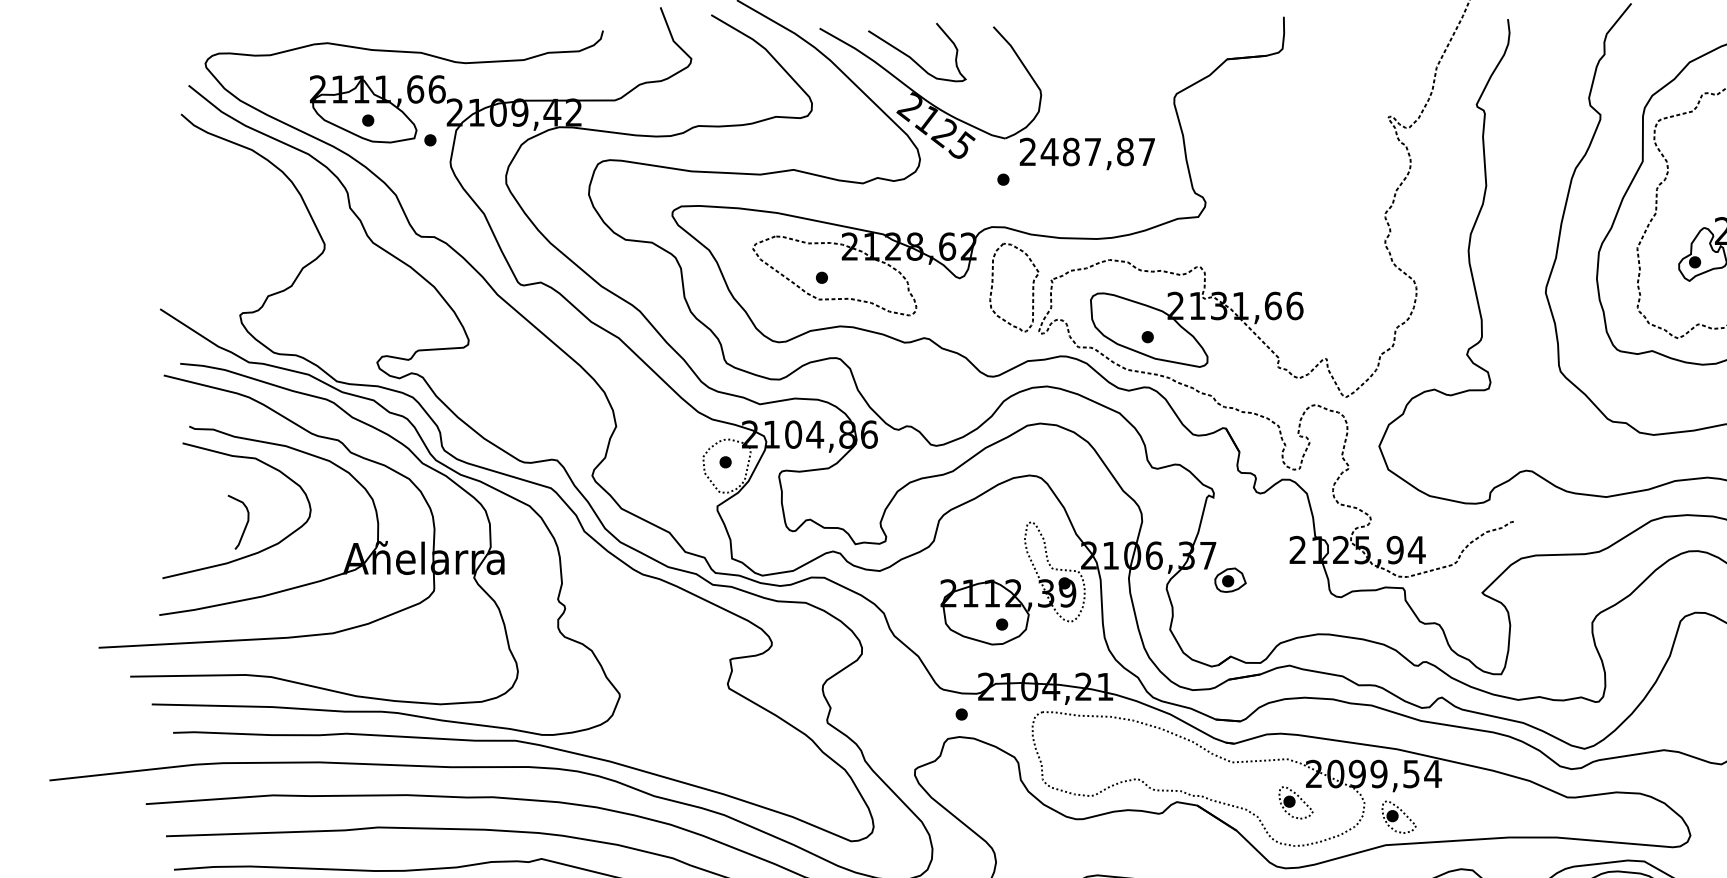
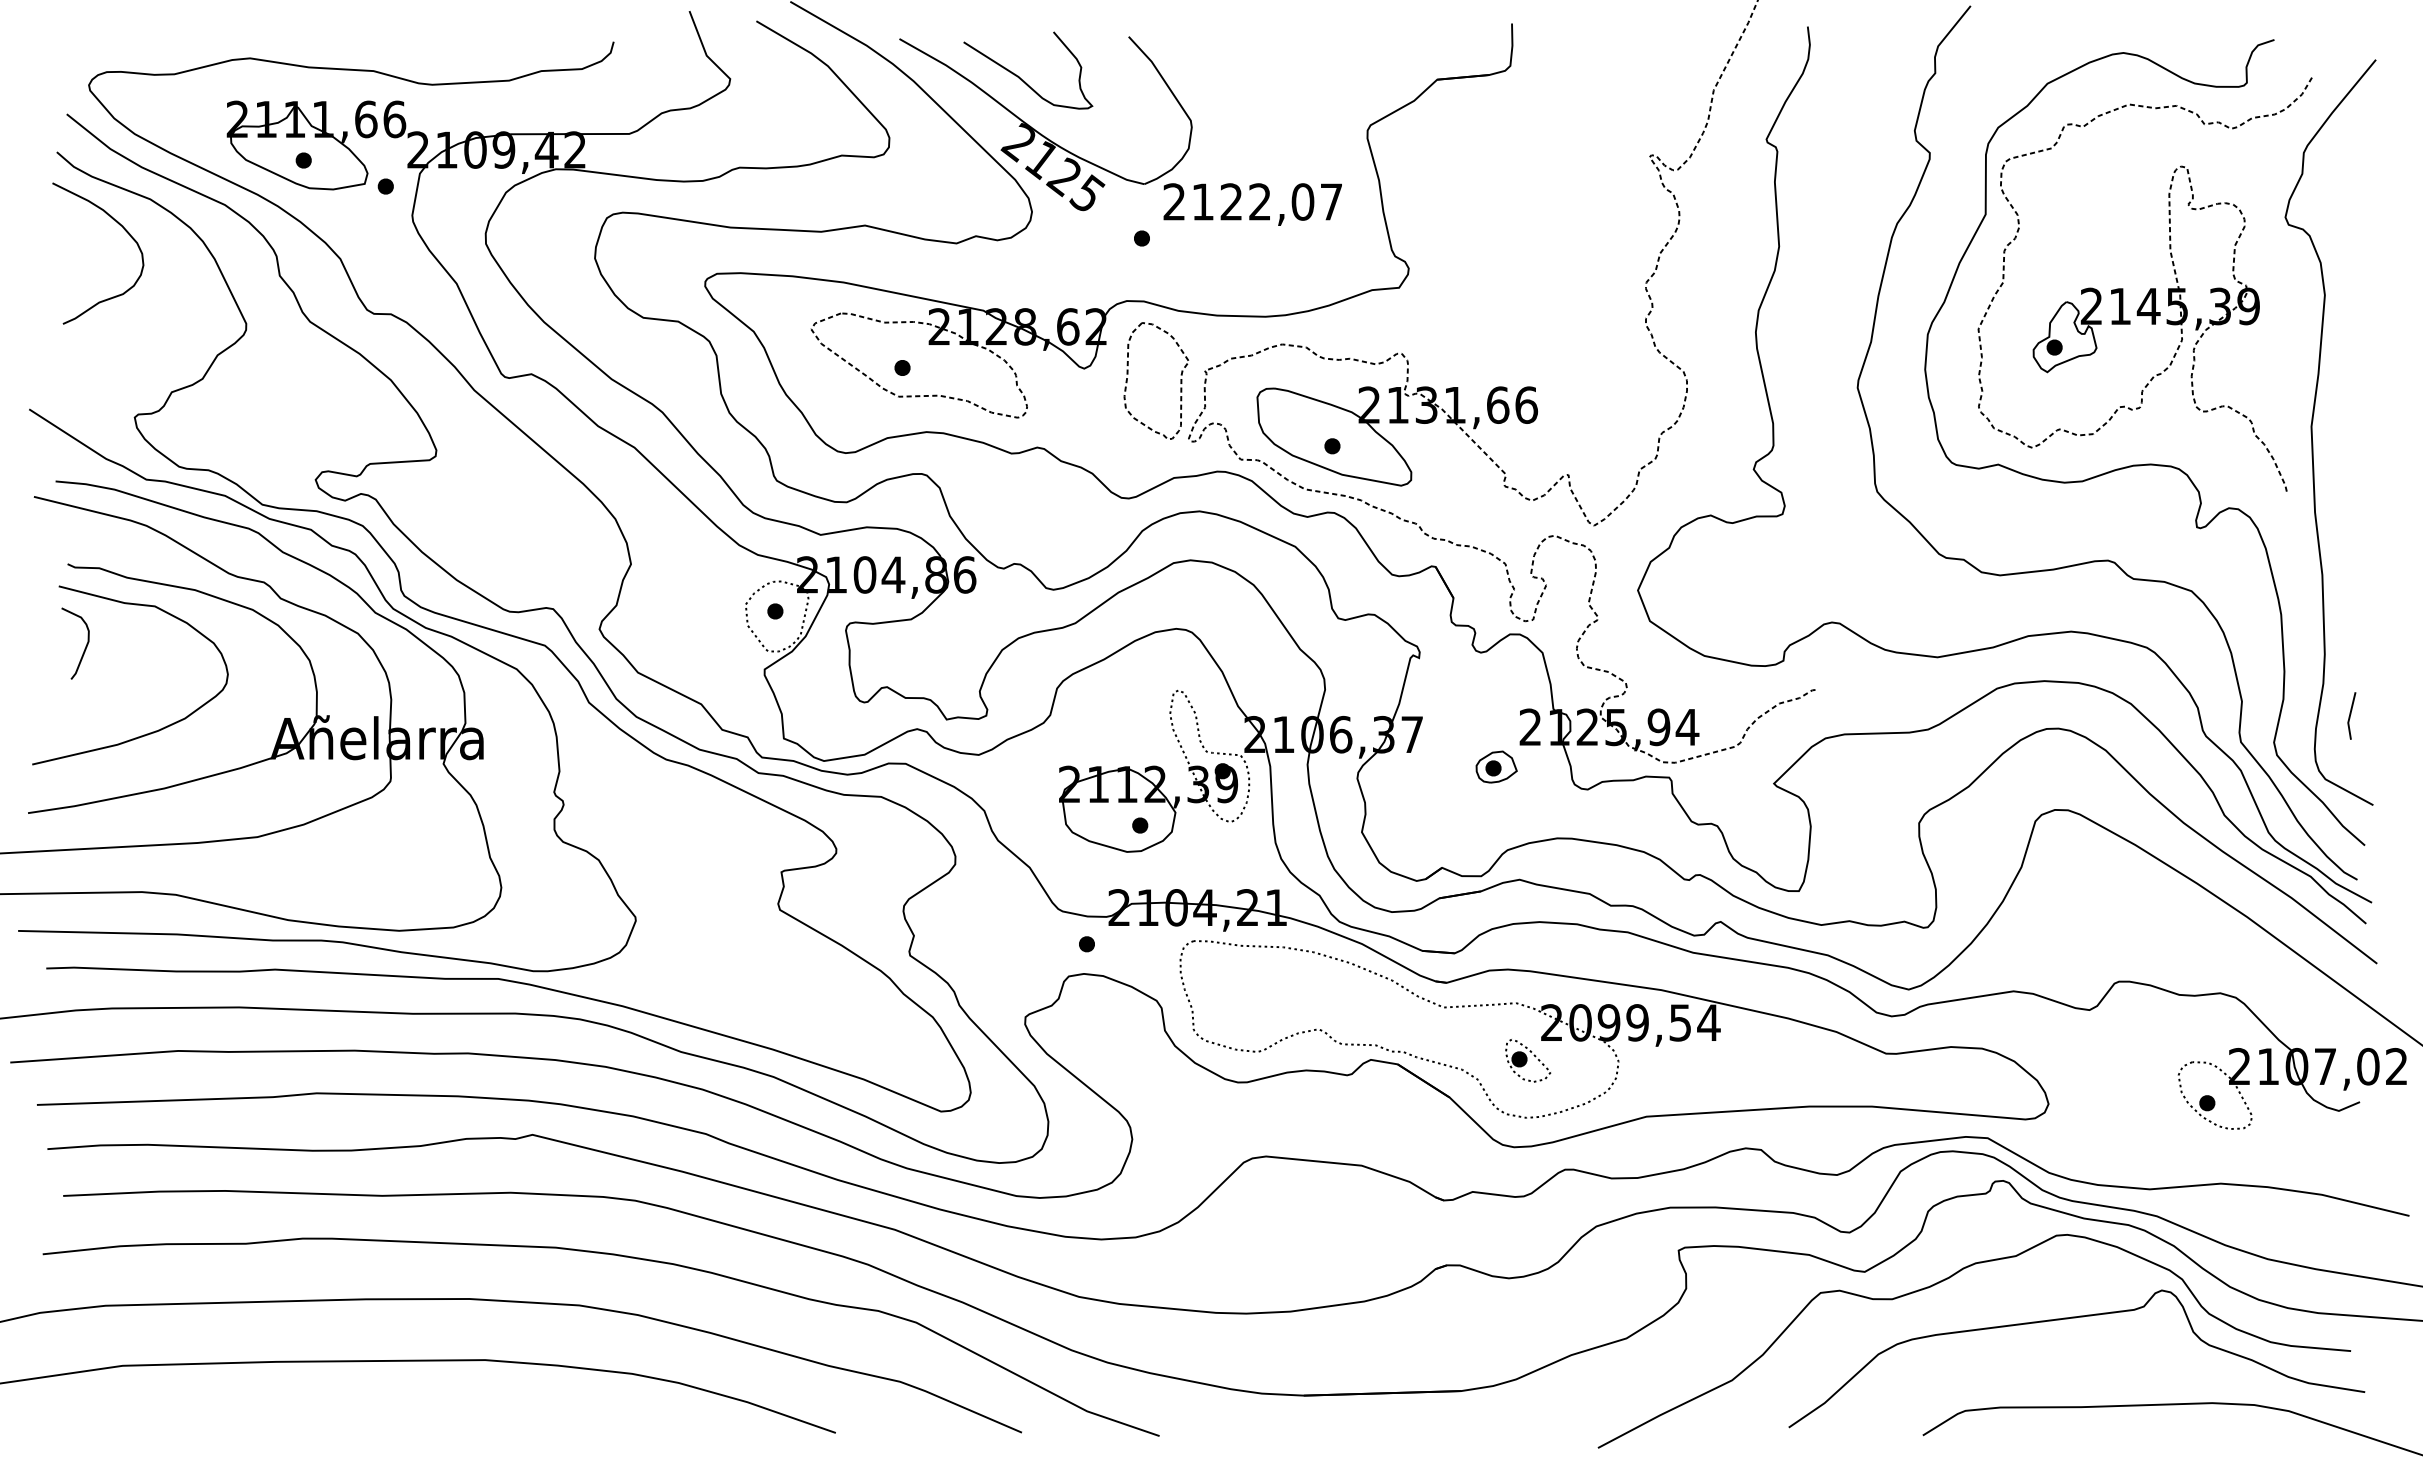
text: (1087, 151) -> (1252, 201), 2487,87 -> 2122,07
curve: (232, 173) -> (124, 230), added
curve: (245, 526) -> (84, 648), moved
part: (1230, 579) -> (1496, 766), moved
part: (1399, 816) -> (1664, 1079), removed

